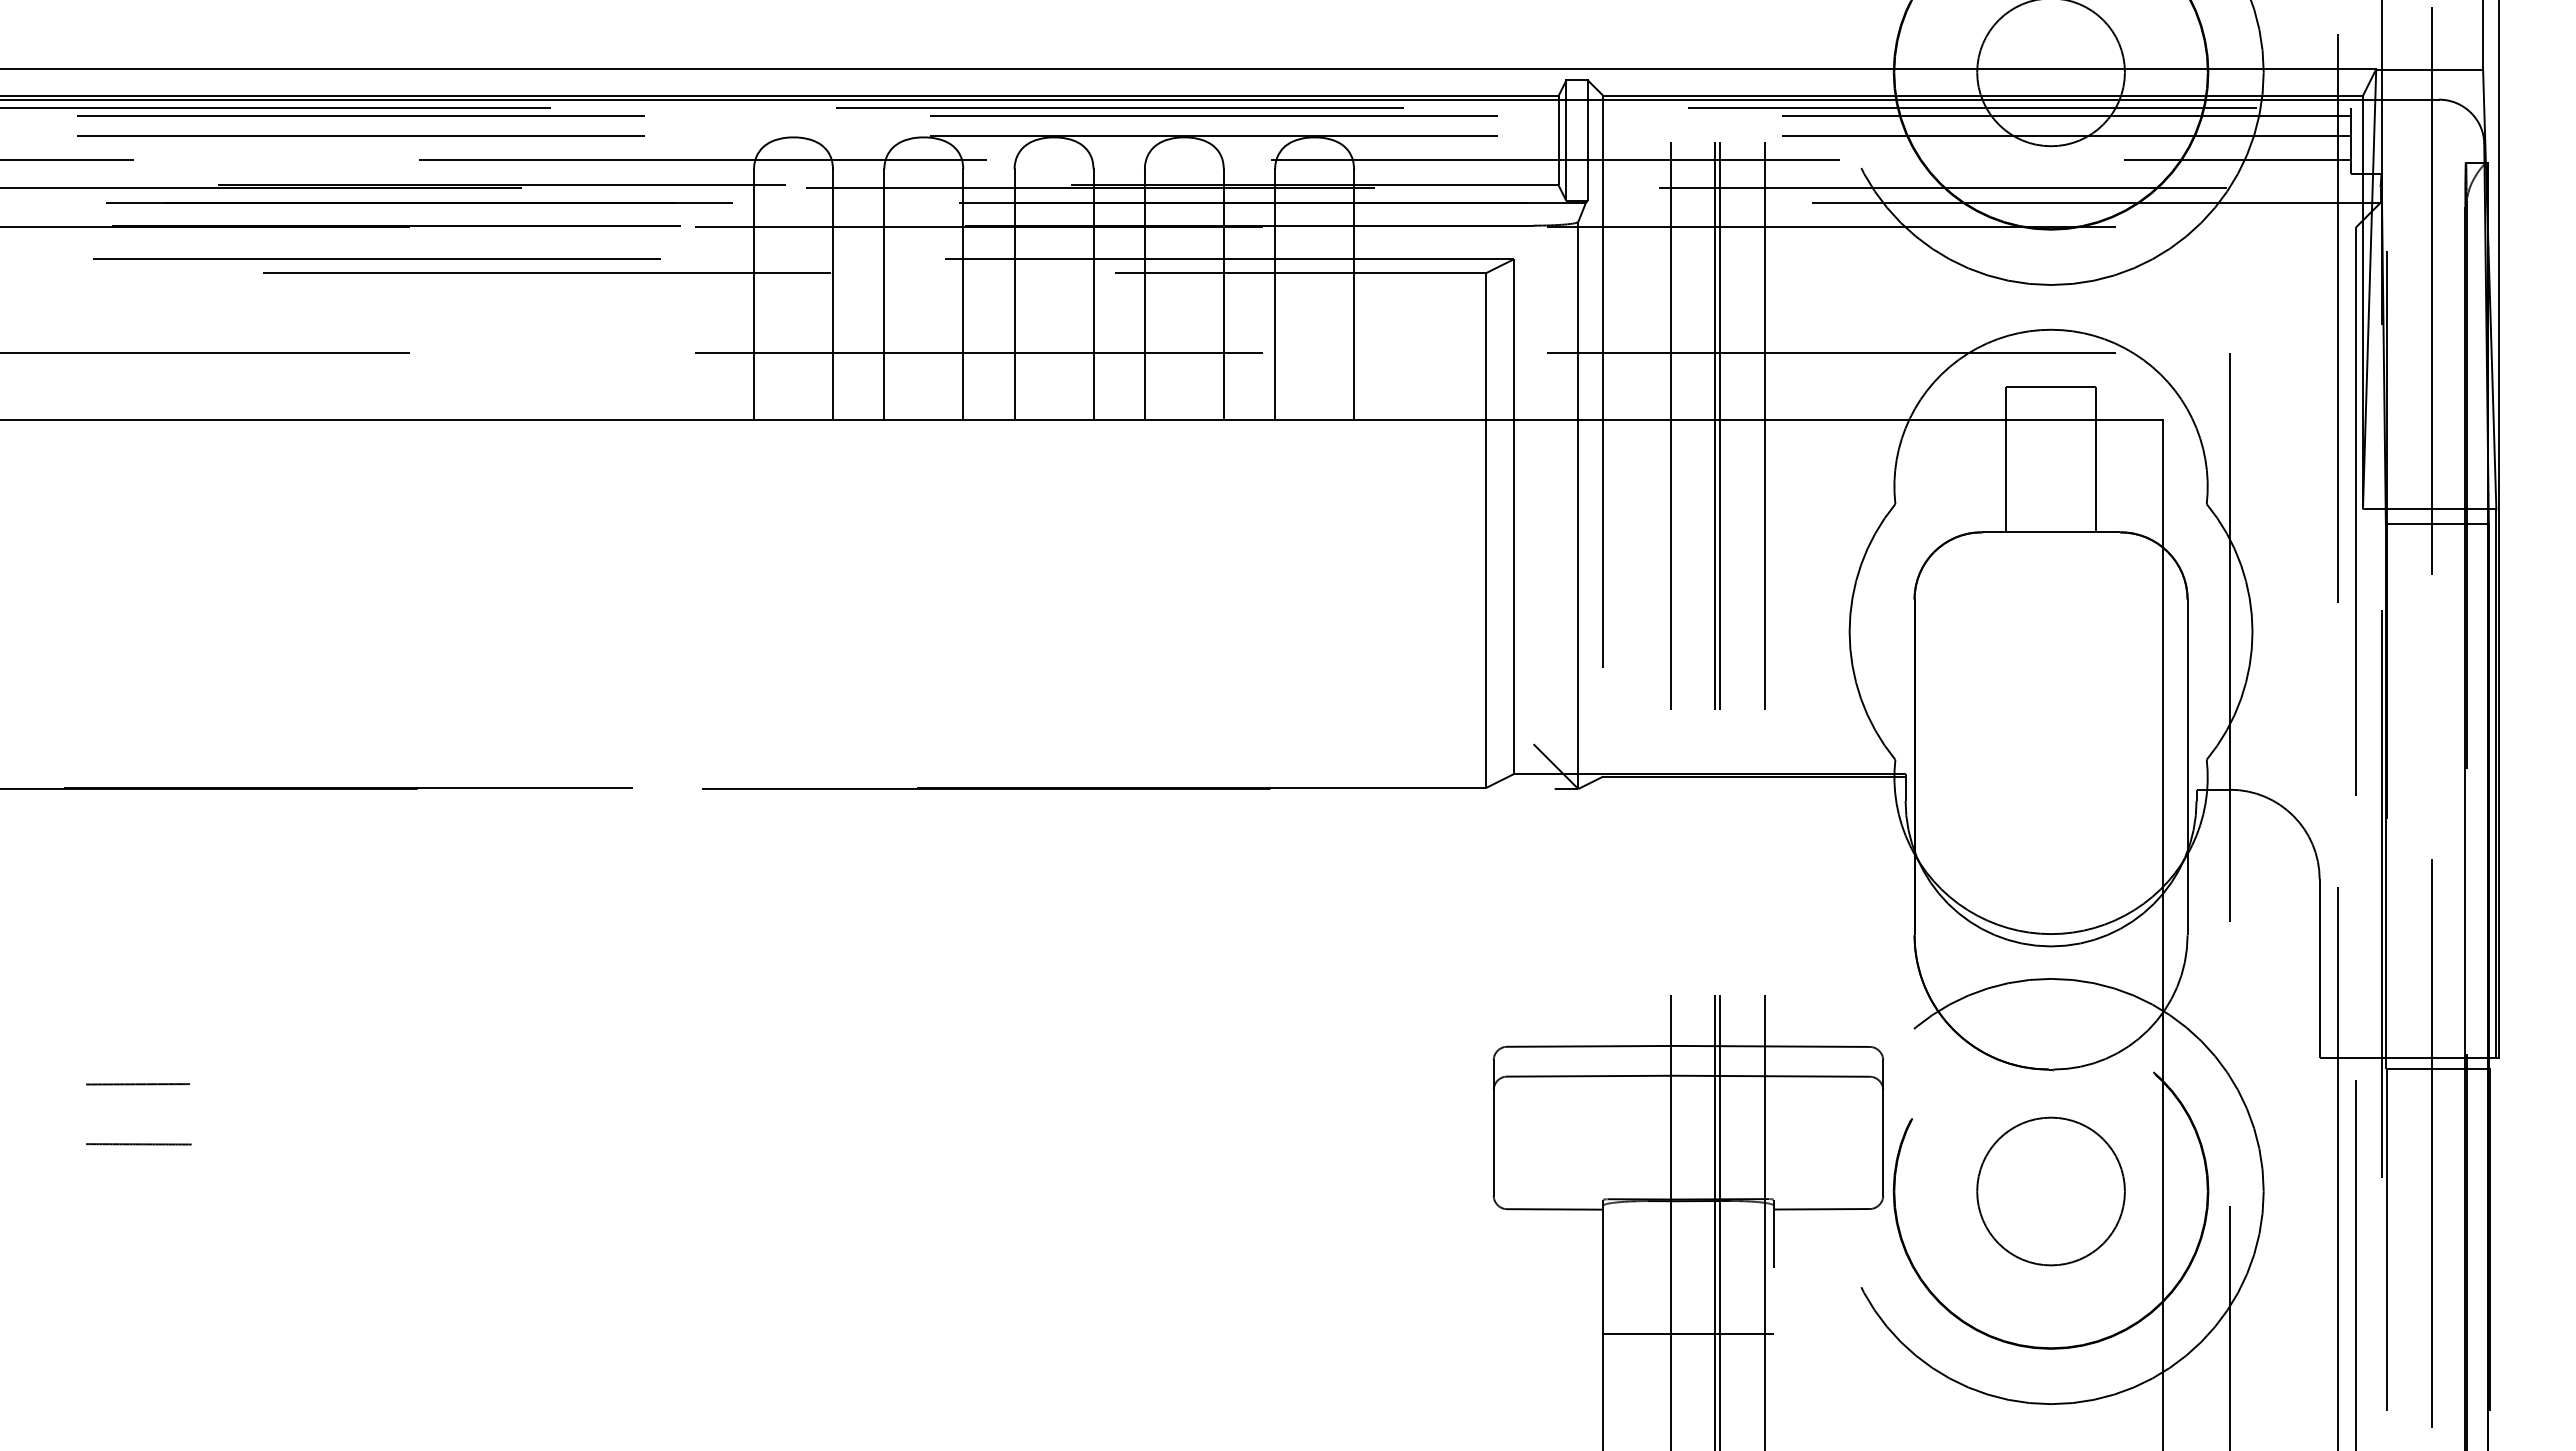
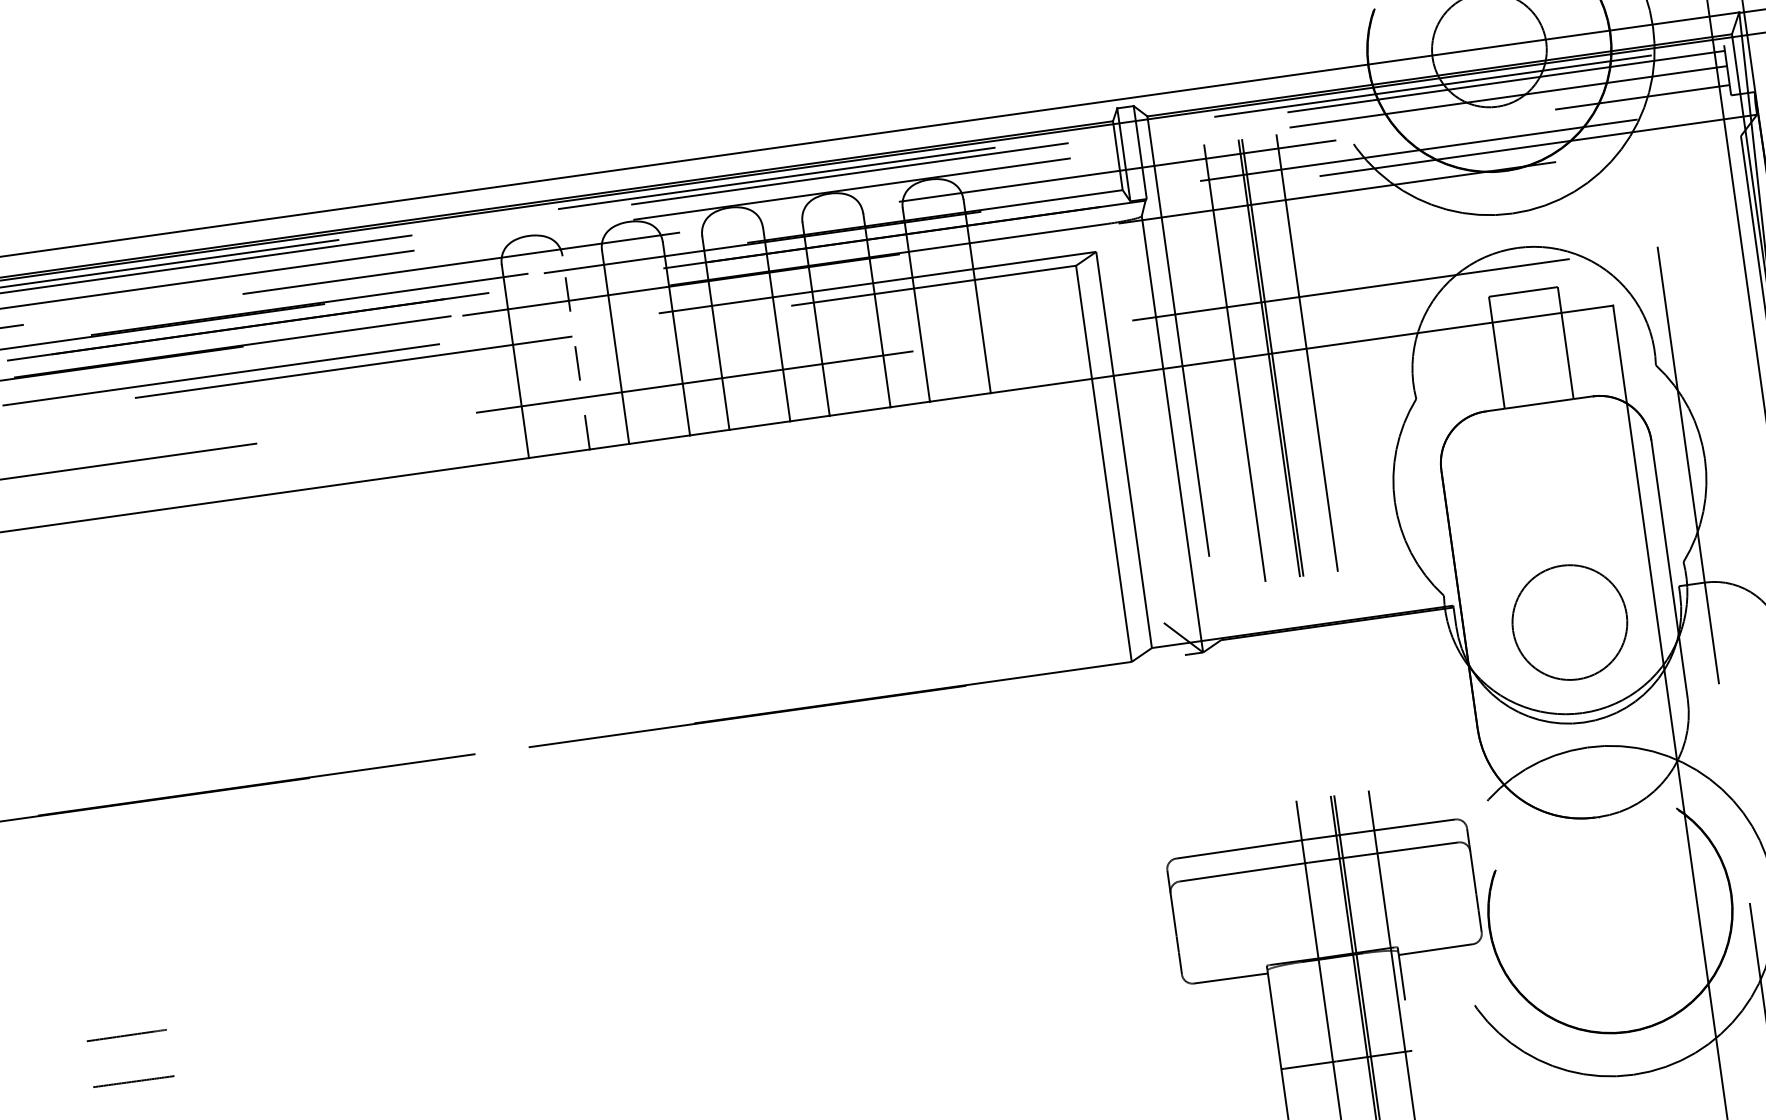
line: (833, 294) -> (576, 352), solid -> dashed
circle: (2050, 1191) -> (1569, 622), moved

